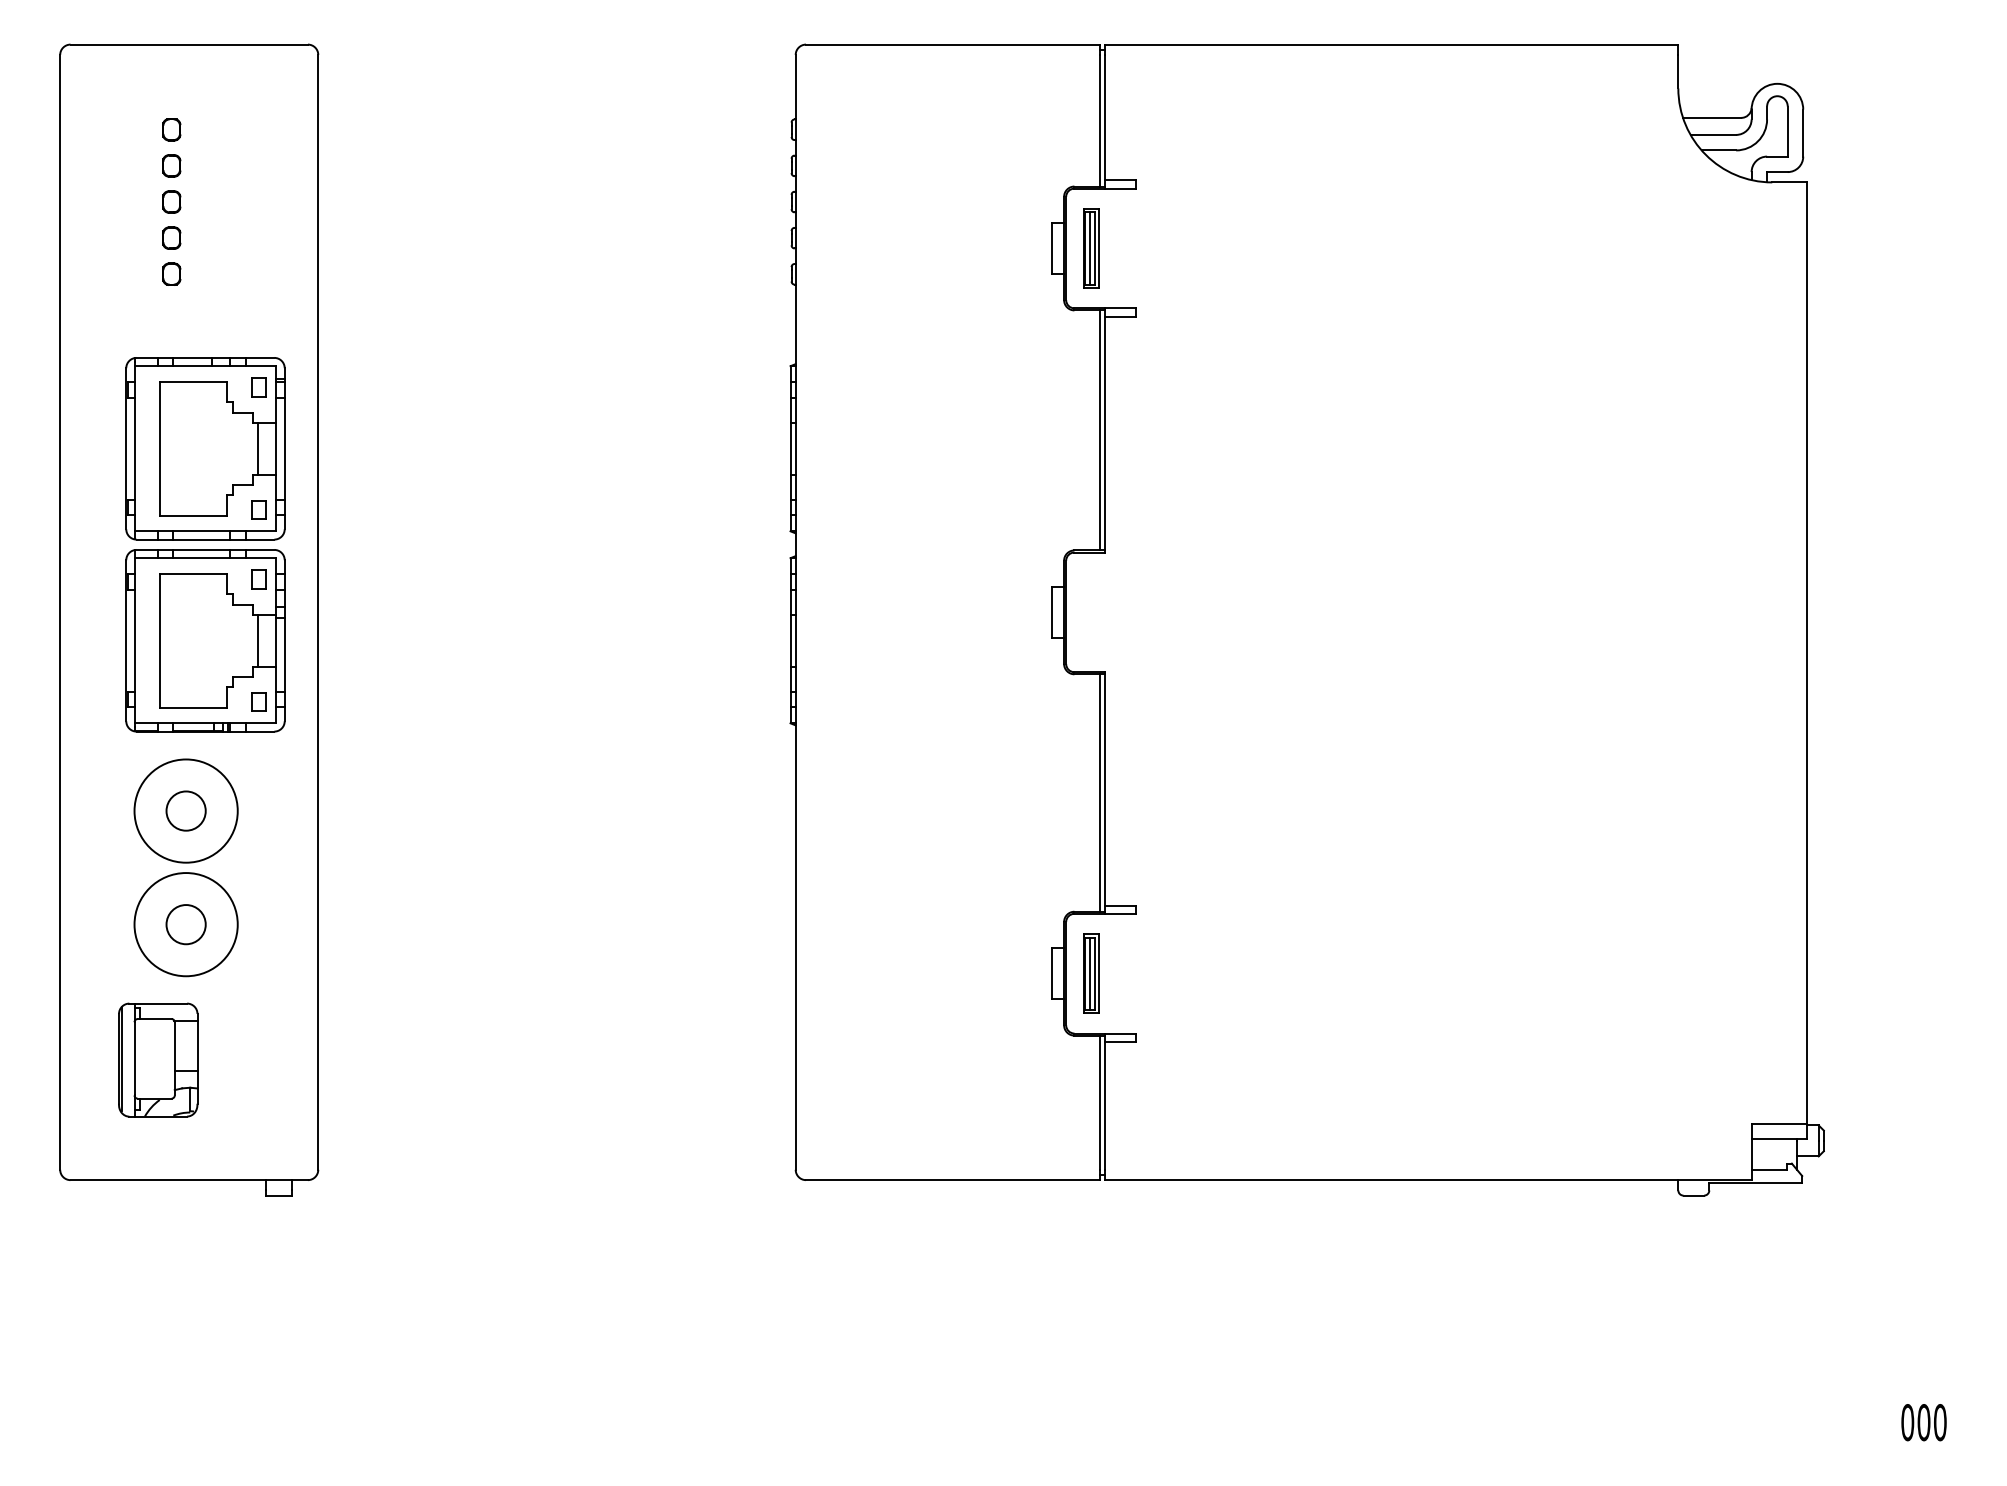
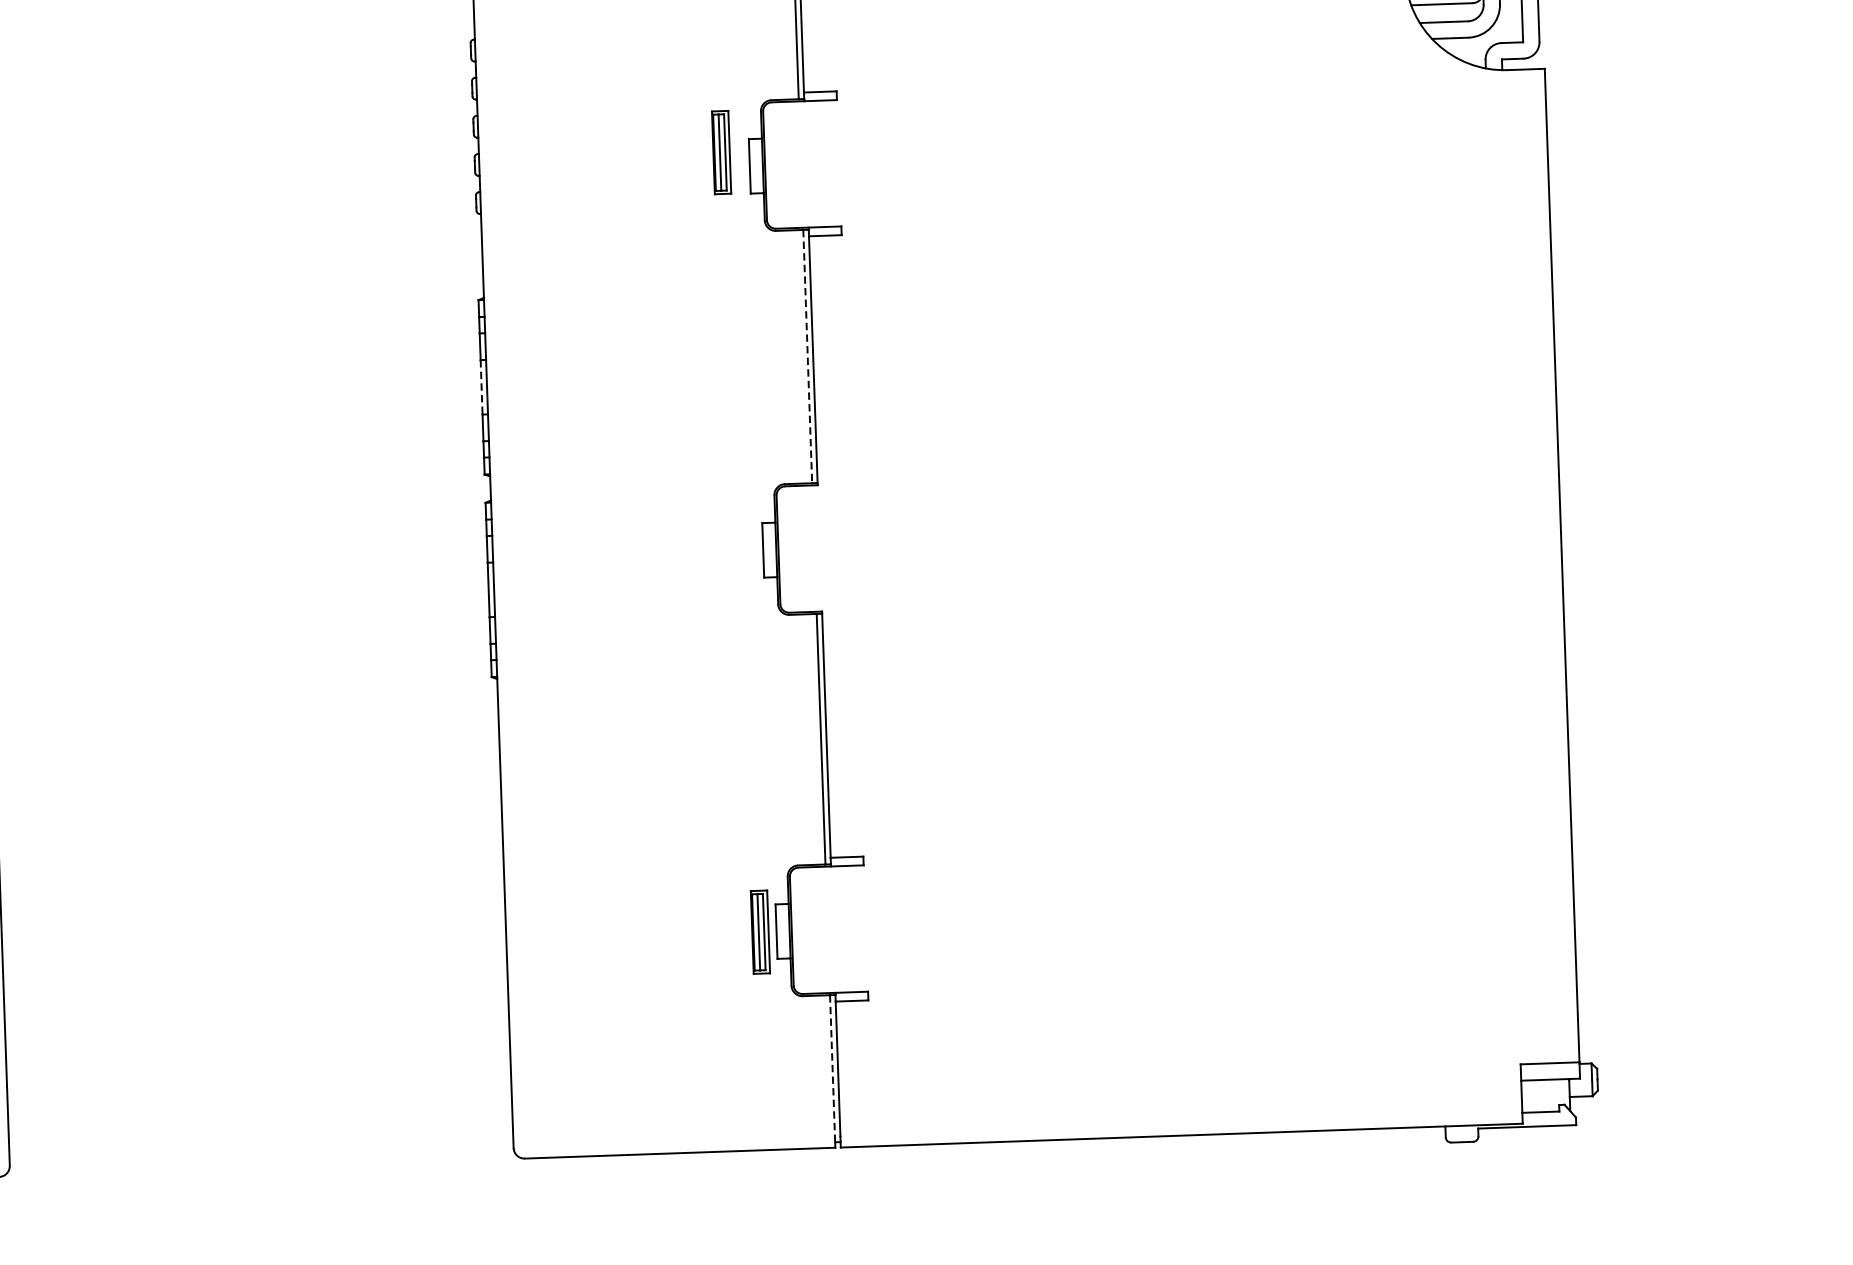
part: (1091, 248) -> (721, 152), moved
line: (1100, 430) -> (808, 356), solid -> dashed
line: (790, 448) -> (481, 387), solid -> dashed
part: (1091, 973) -> (760, 932), moved
line: (1100, 1103) -> (832, 1066), solid -> dashed

